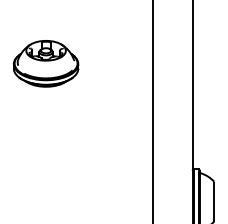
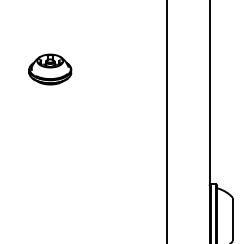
part: (46, 63) -> (50, 69), size x0.6

